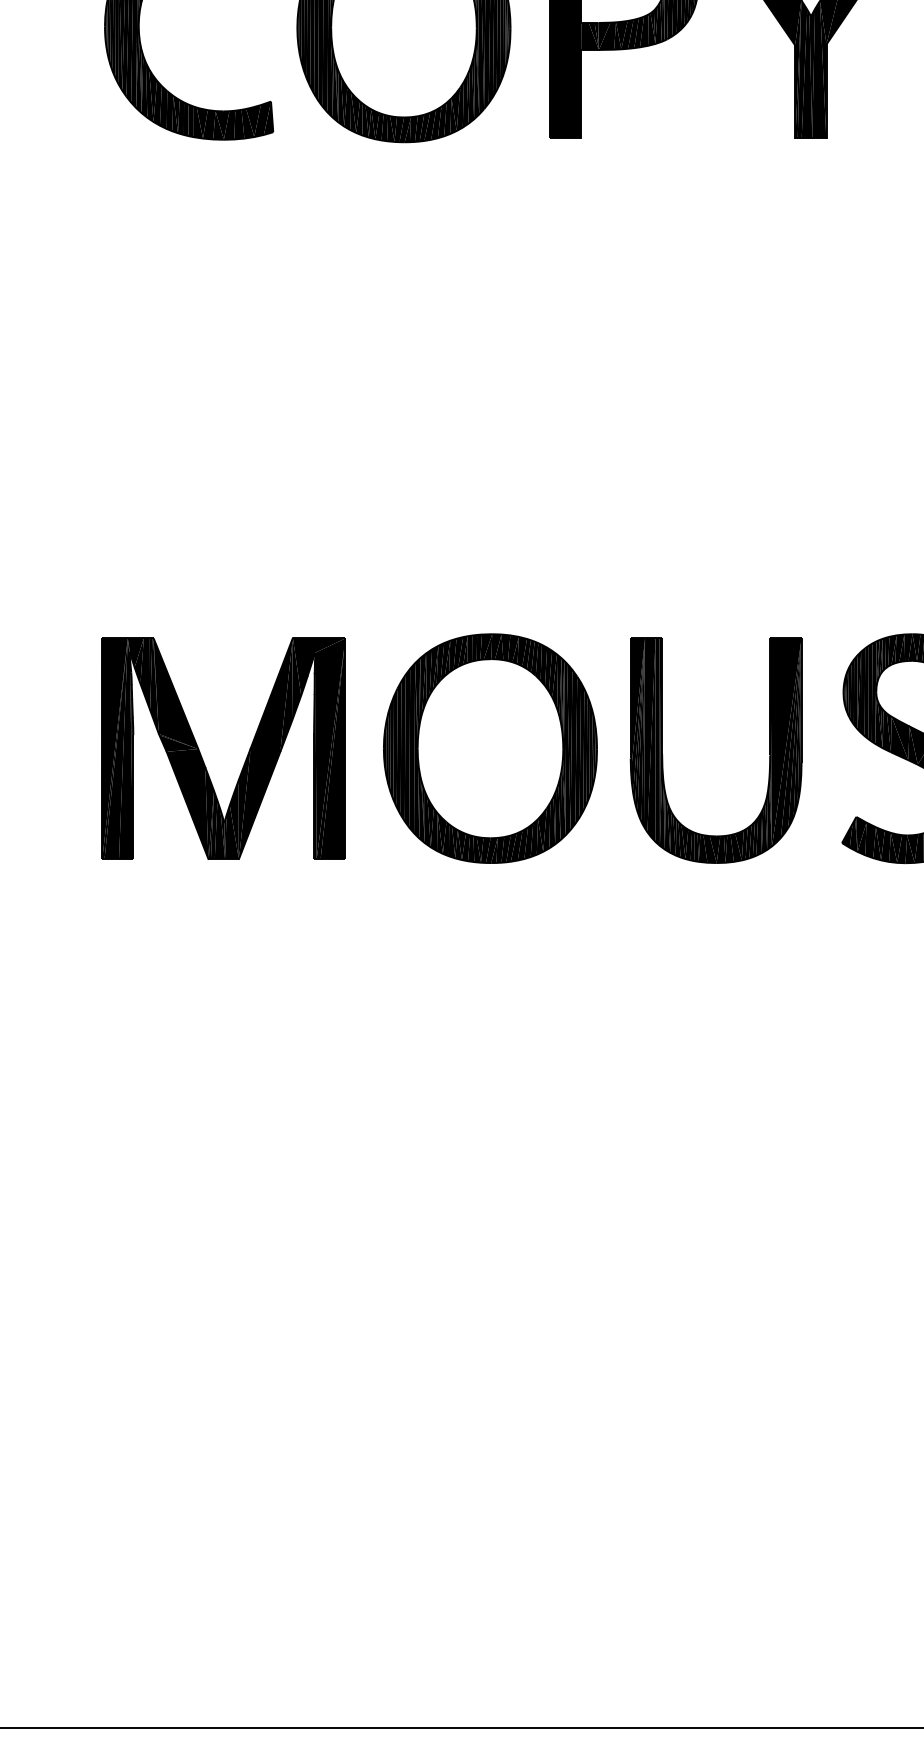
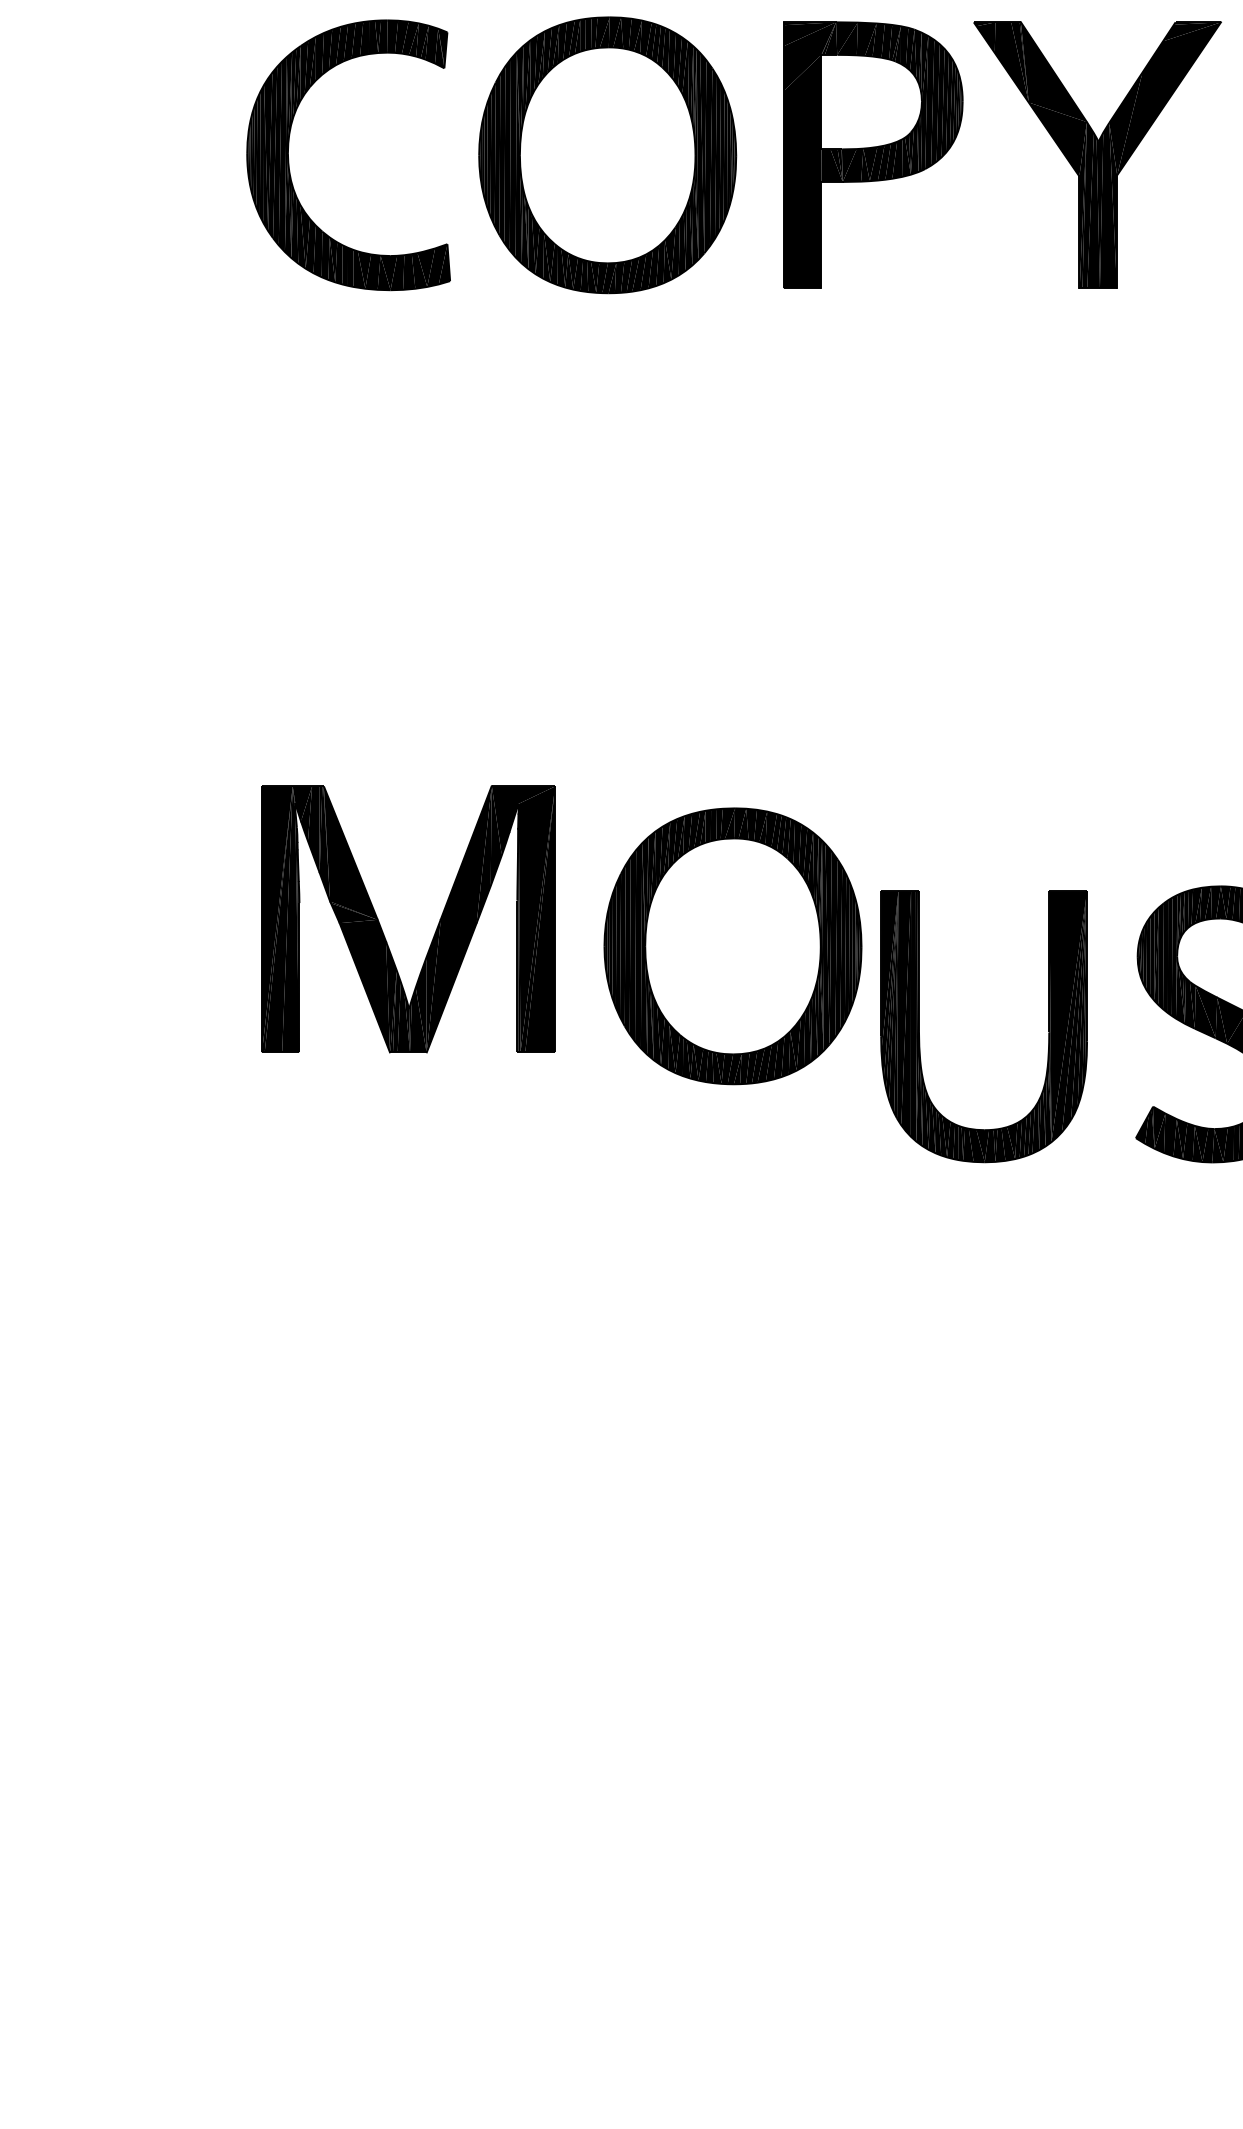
part: (490, 748) -> (732, 946), moved
part: (203, 758) -> (383, 931), moved

